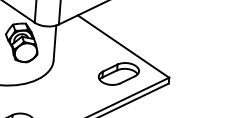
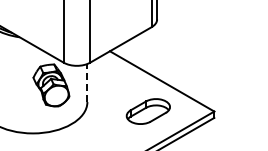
line: (55, 42) -> (87, 82), solid -> dashed
part: (118, 73) -> (147, 111), moved

